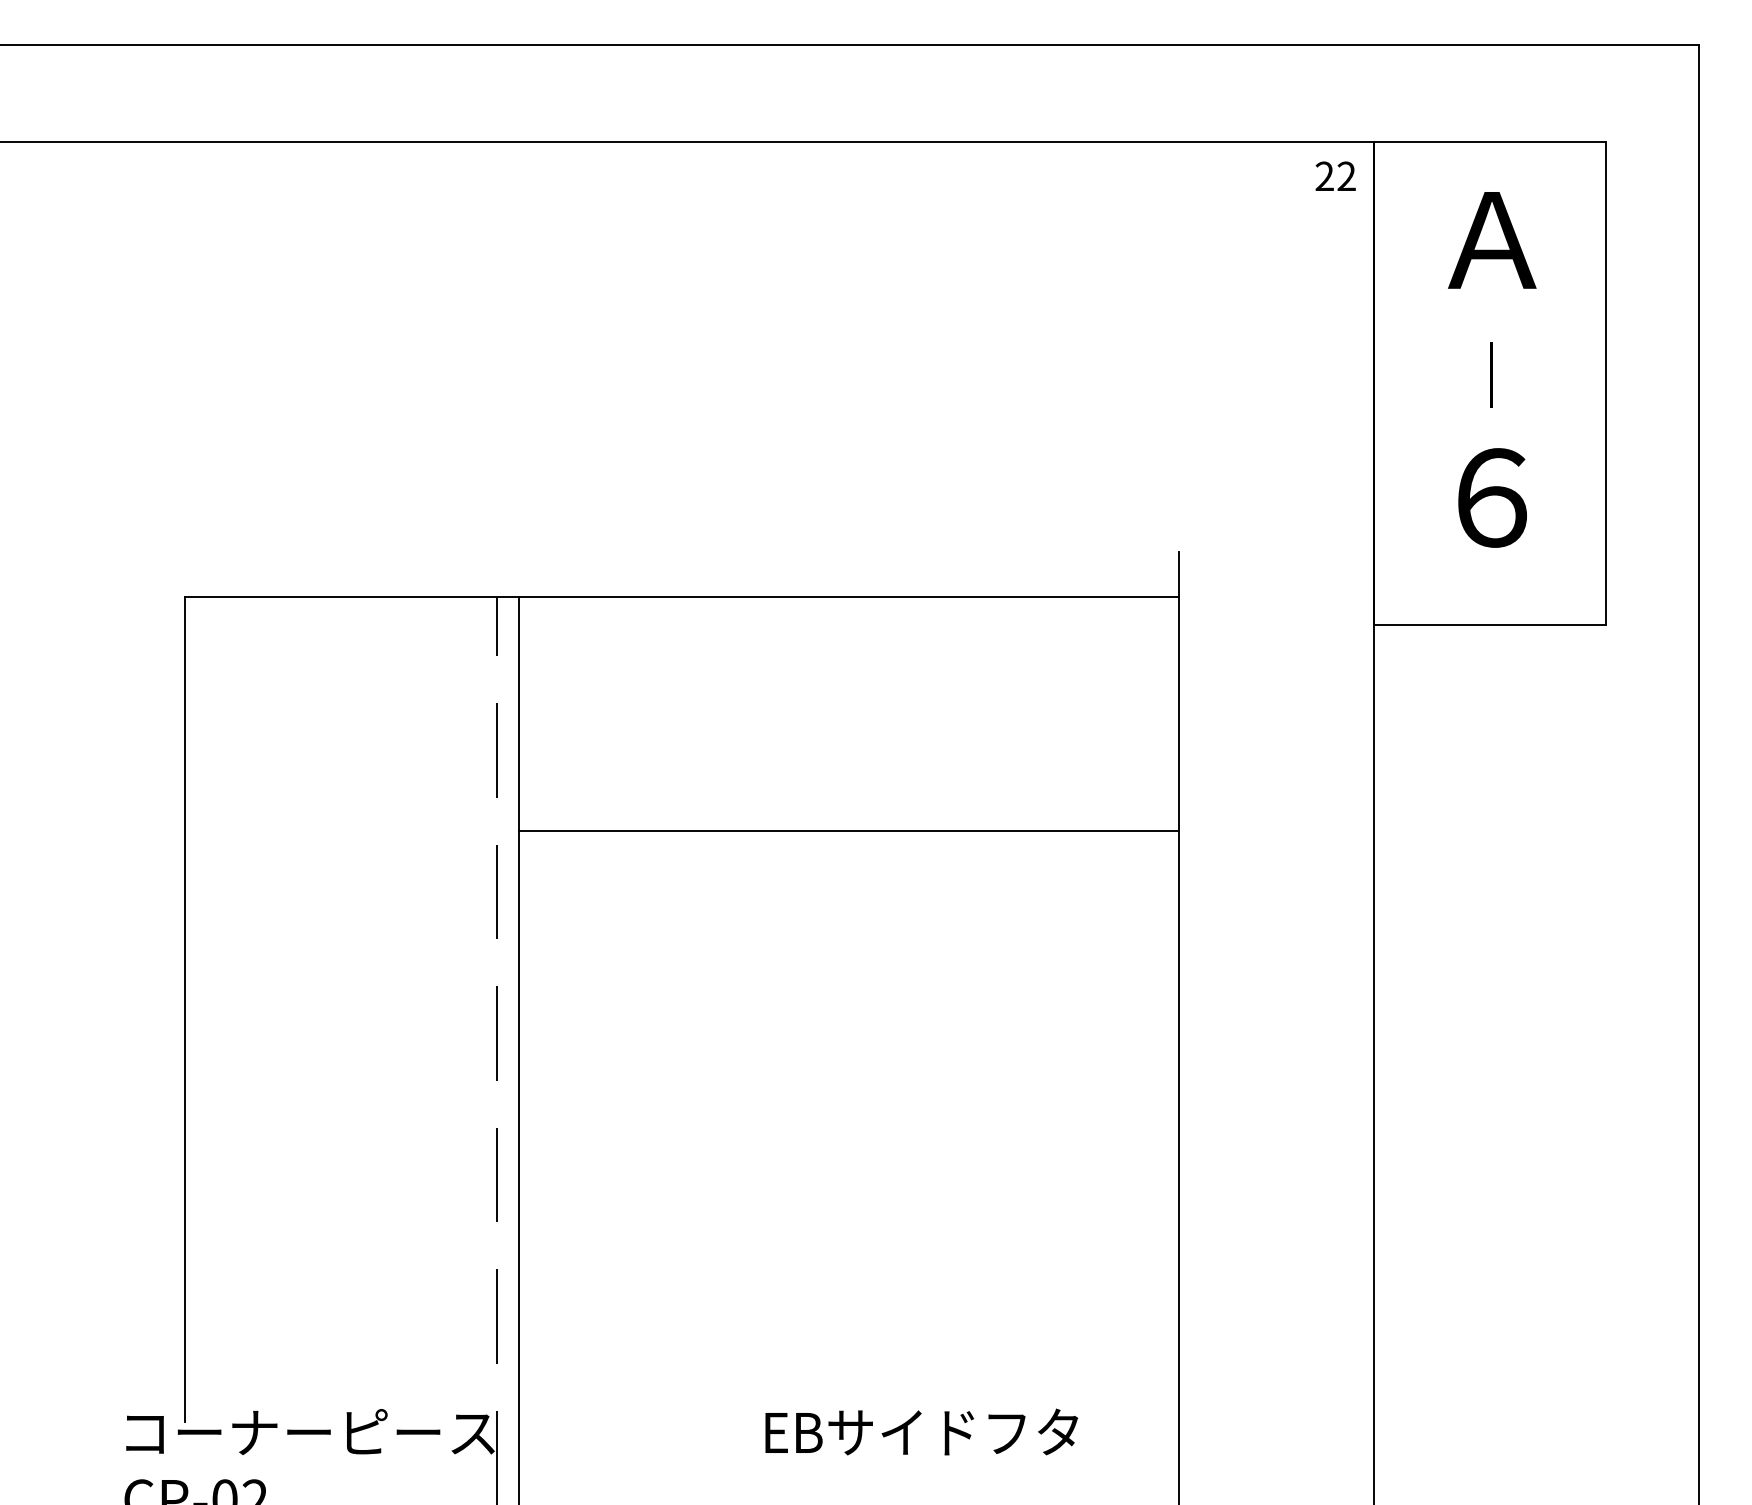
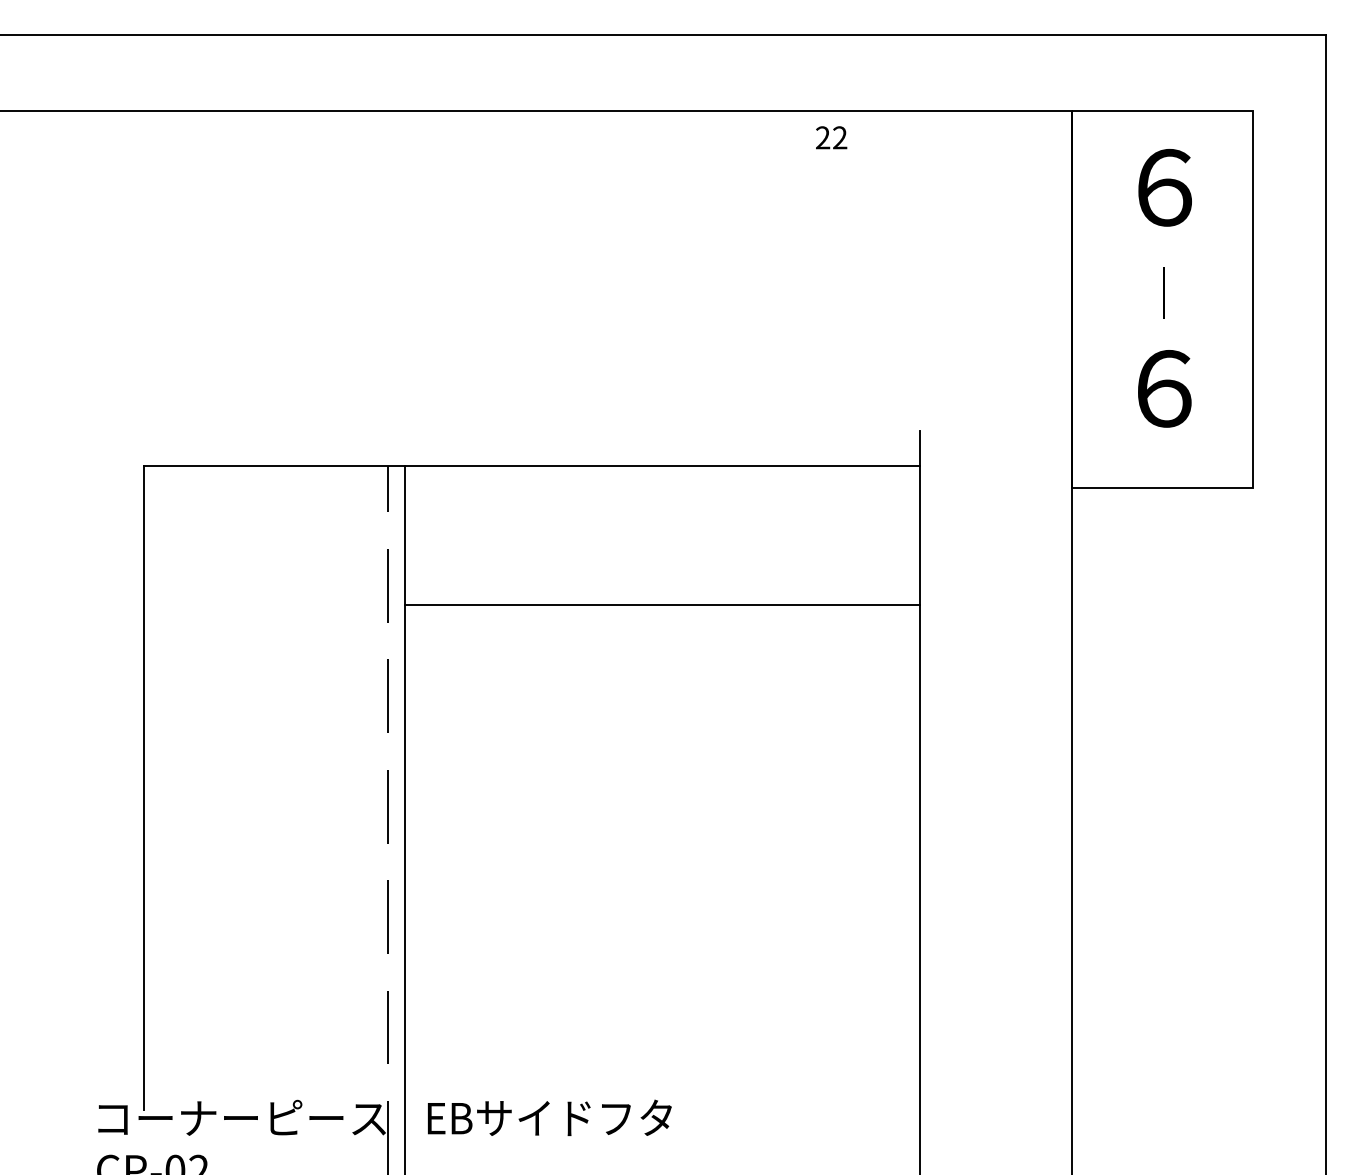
text: (1335, 175) -> (831, 137), moved
text: (1492, 240) -> (1164, 187), Ａ -> ６
line: (848, 830) -> (662, 604), moved
text: (921, 1431) -> (549, 1117), moved

